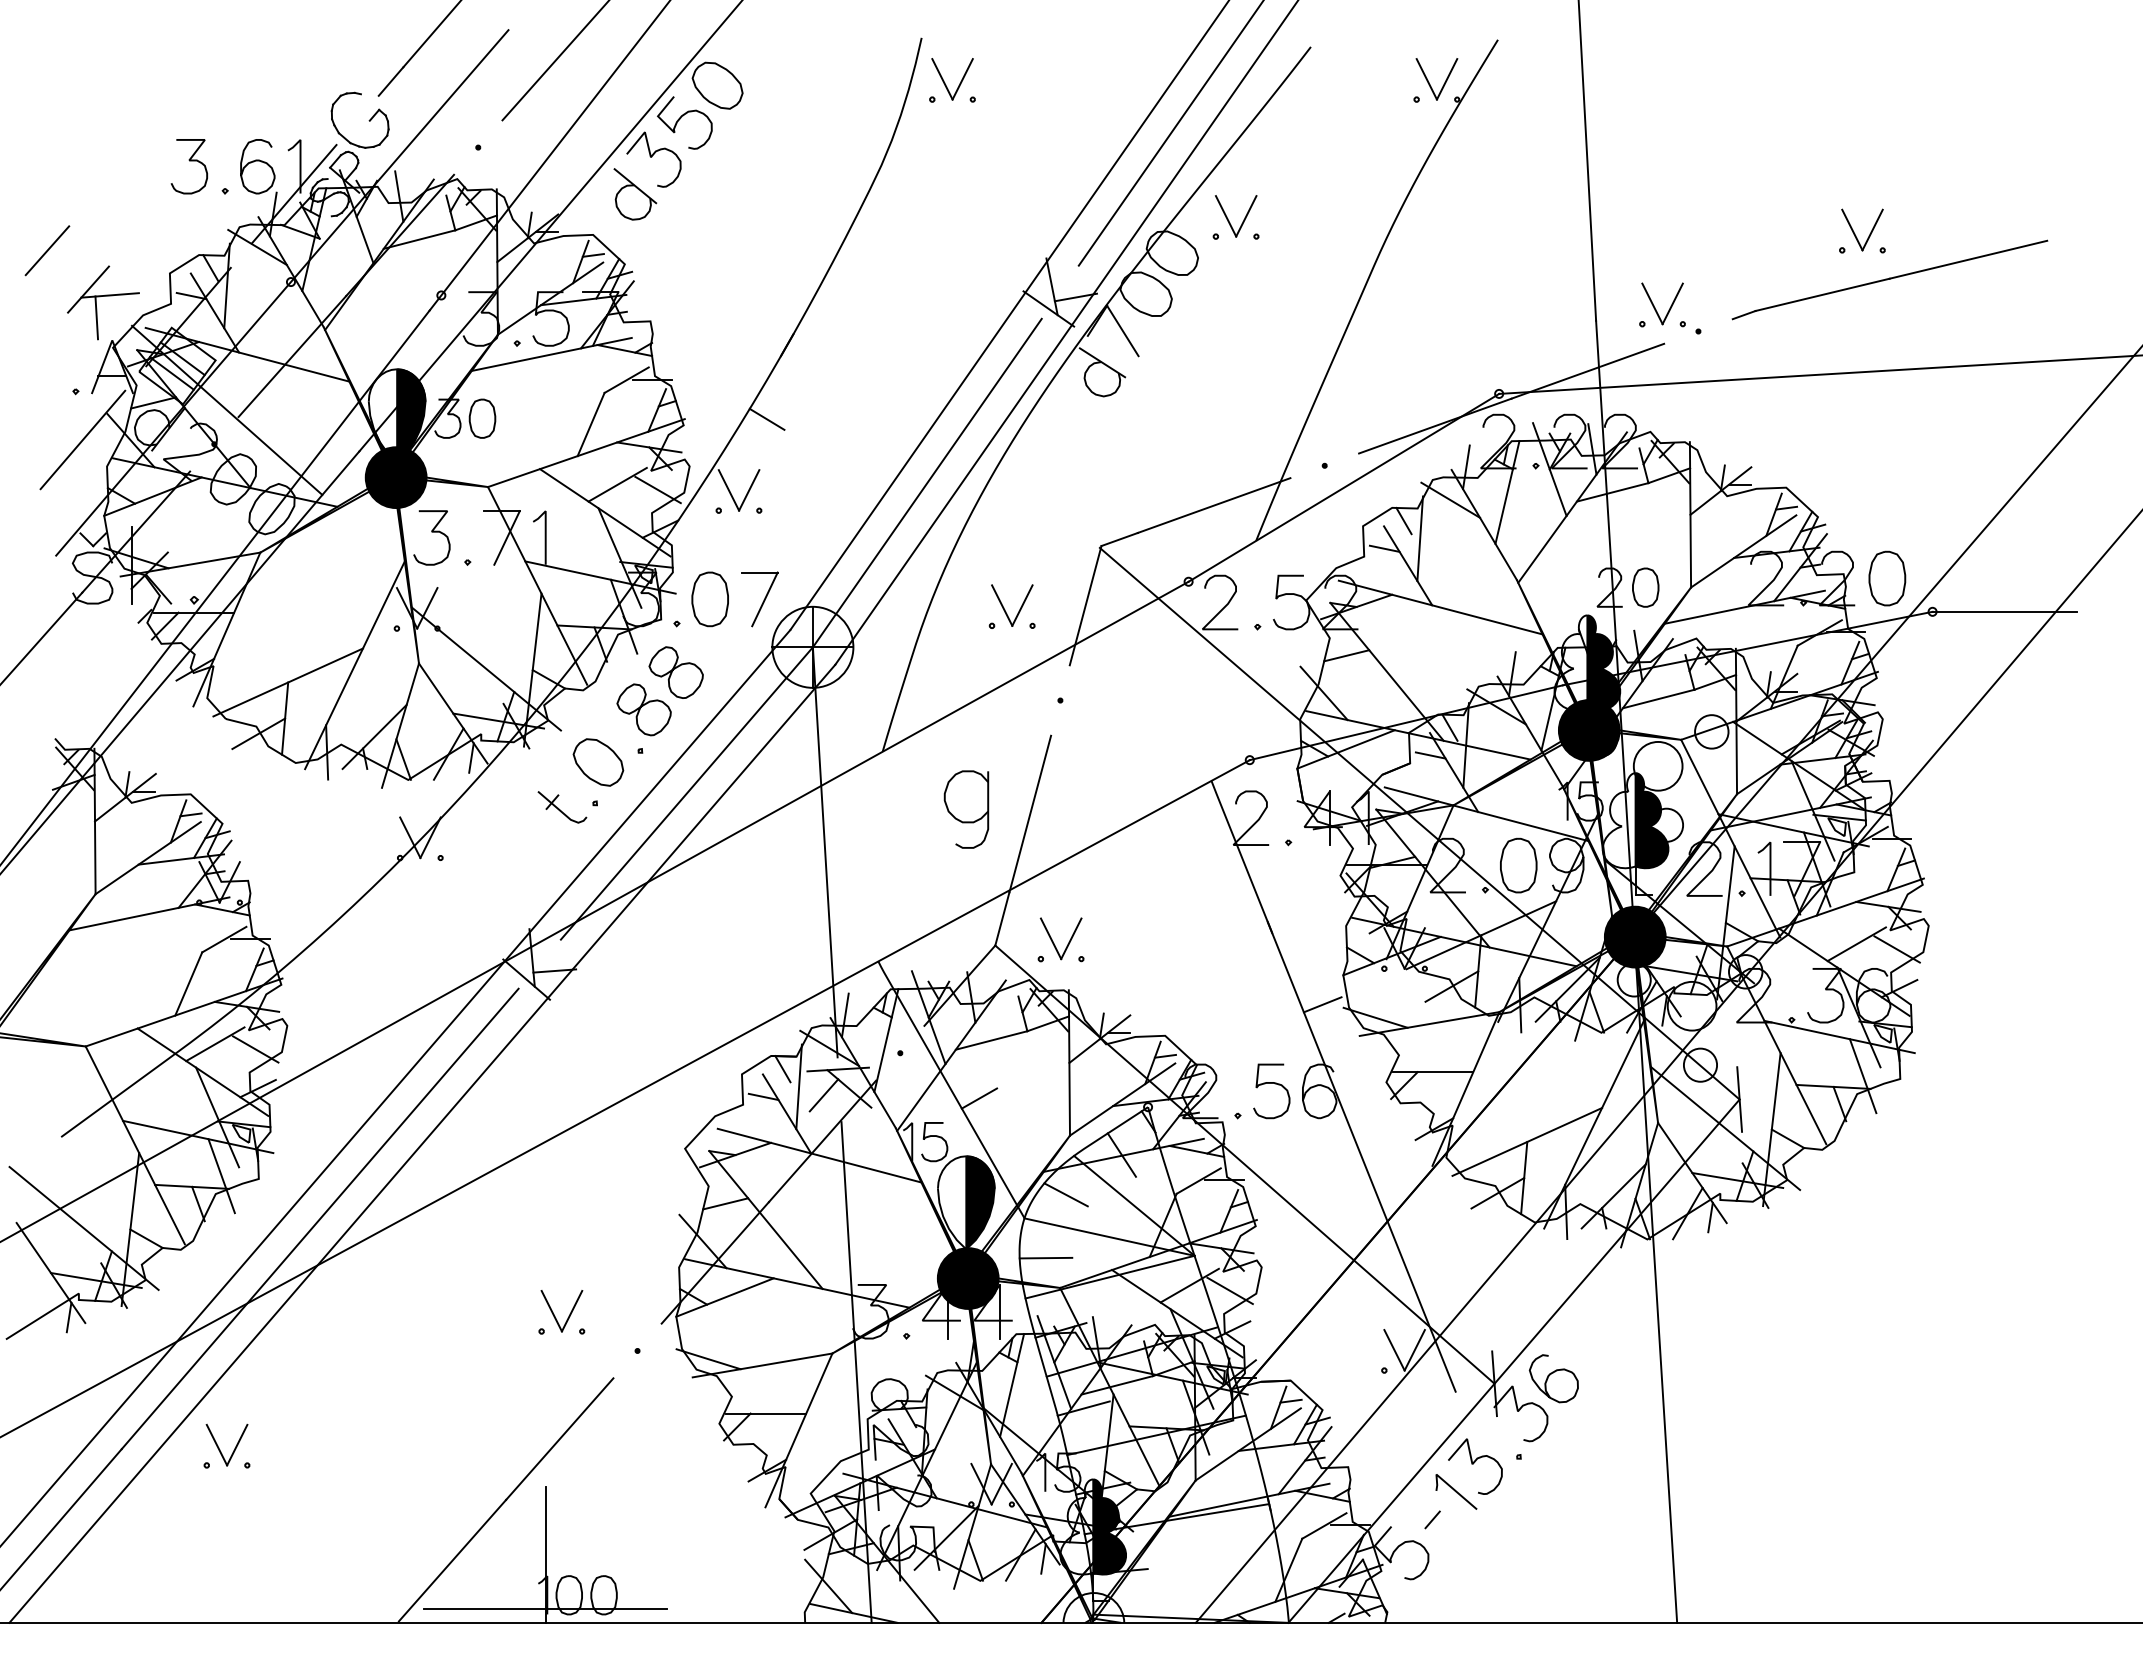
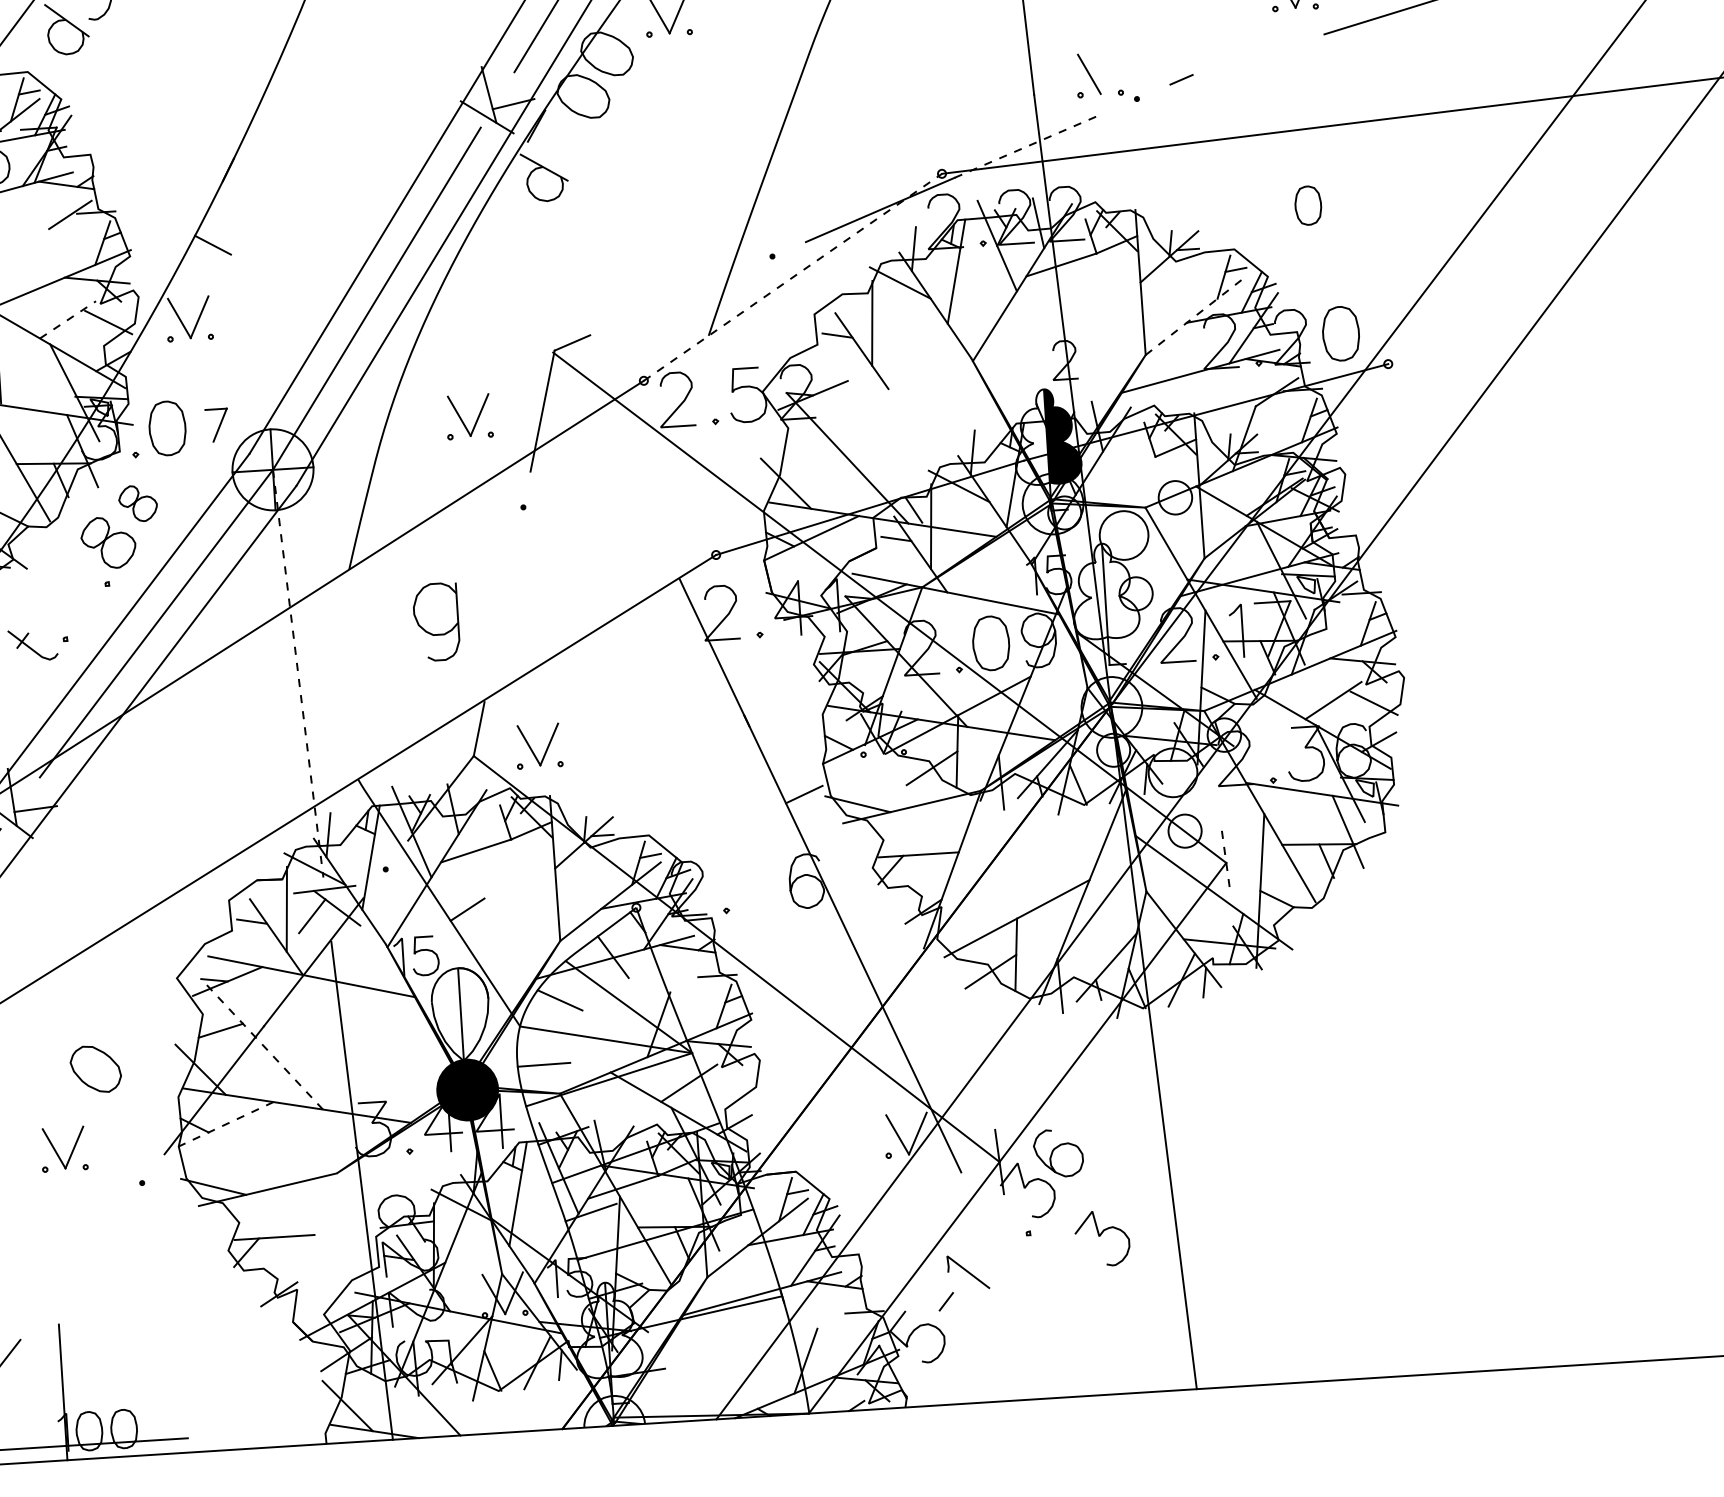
line: (1822, 294) -> (1258, 54), removed
line: (1672, 303) -> (1109, 72), removed
line: (1122, 330) -> (562, 134), removed
line: (1588, 371) -> (1029, 145), solid -> dashed
line: (590, 424) -> (37, 261), removed
line: (617, 484) -> (67, 319), solid -> dashed
line: (1344, 487) -> (793, 276), solid -> dashed
line: (1213, 505) -> (663, 303), removed
line: (1403, 520) -> (854, 306), removed
line: (1743, 551) -> (1195, 315), solid -> dashed
part: (1645, 587) -> (1308, 205), moved
part: (759, 599) -> (216, 425), size x0.6
line: (1440, 607) -> (896, 390), removed
line: (2004, 611) -> (1460, 359), removed
line: (1346, 655) -> (806, 444), removed
part: (675, 672) -> (137, 503), size x0.7
line: (1658, 698) -> (1120, 467), removed
fill: (1588, 730) -> (1052, 504), removed
part: (598, 762) -> (95, 1069), moved
line: (1030, 813) -> (500, 622), removed
fill: (1651, 820) -> (1120, 590), removed
line: (825, 852) -> (298, 673), solid -> dashed
fill: (1634, 936) -> (1111, 706), removed
line: (782, 1069) -> (269, 893), removed
curve: (1271, 1083) -> (758, 876), removed
line: (1739, 1100) -> (1226, 863), solid -> dashed
line: (1198, 1180) -> (691, 977), removed
fill: (980, 1202) -> (475, 1013), removed
line: (765, 1219) -> (261, 1043), solid -> dashed
line: (1229, 1290) -> (729, 1085), removed
line: (724, 1297) -> (225, 1124), solid -> dashed
line: (798, 1430) -> (307, 1252), removed
line: (559, 1438) -> (69, 1275), removed
curve: (1473, 1464) -> (1100, 1236), moved
line: (1324, 1525) -> (838, 1314), removed
fill: (1109, 1526) -> (624, 1328), removed

